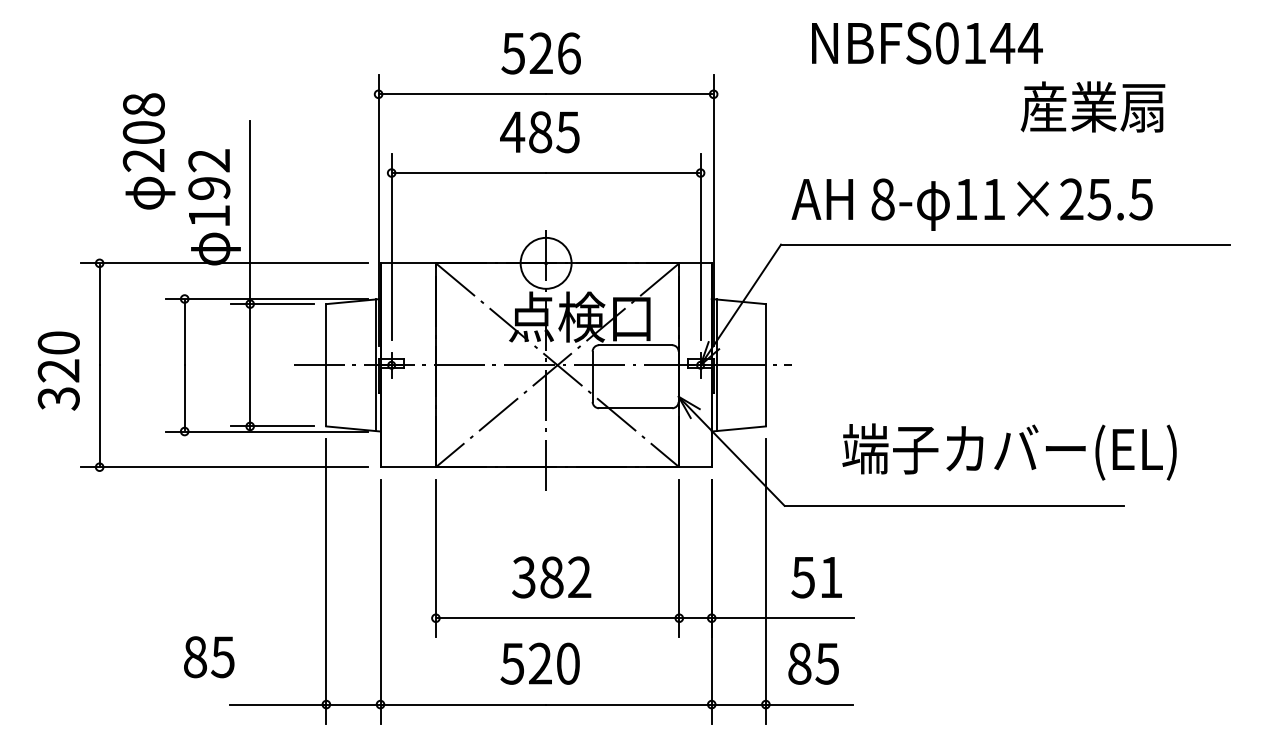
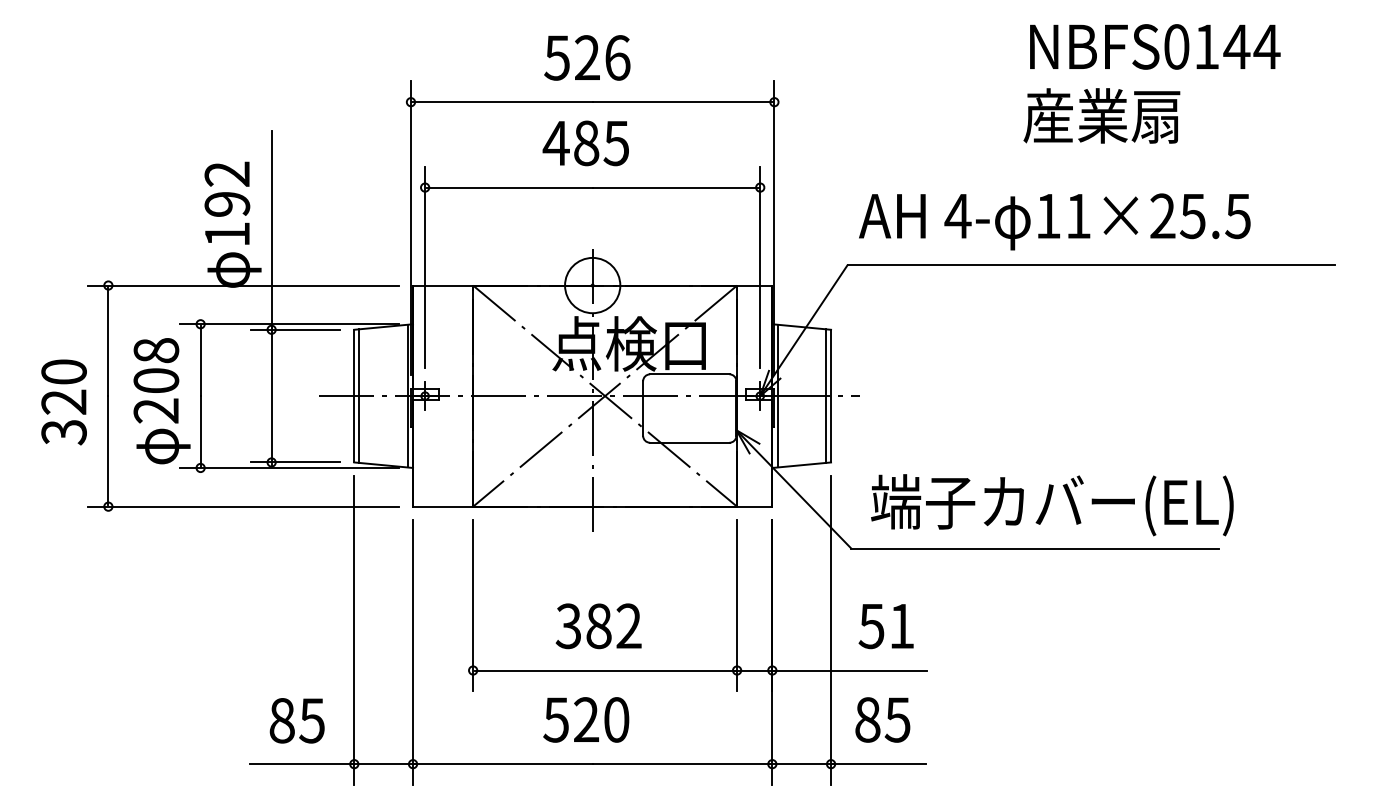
text: (927, 42) -> (1155, 46), moved
text: (1092, 106) -> (1101, 115), moved
text: (148, 151) -> (161, 401), moved
text: (882, 199) -> (957, 216), 8- -> 4-
line: (331, 364) -> (359, 395), added
line: (760, 364) -> (825, 395), added
text: (1009, 452) -> (1052, 505), moved
text: (208, 656) -> (296, 720), moved

